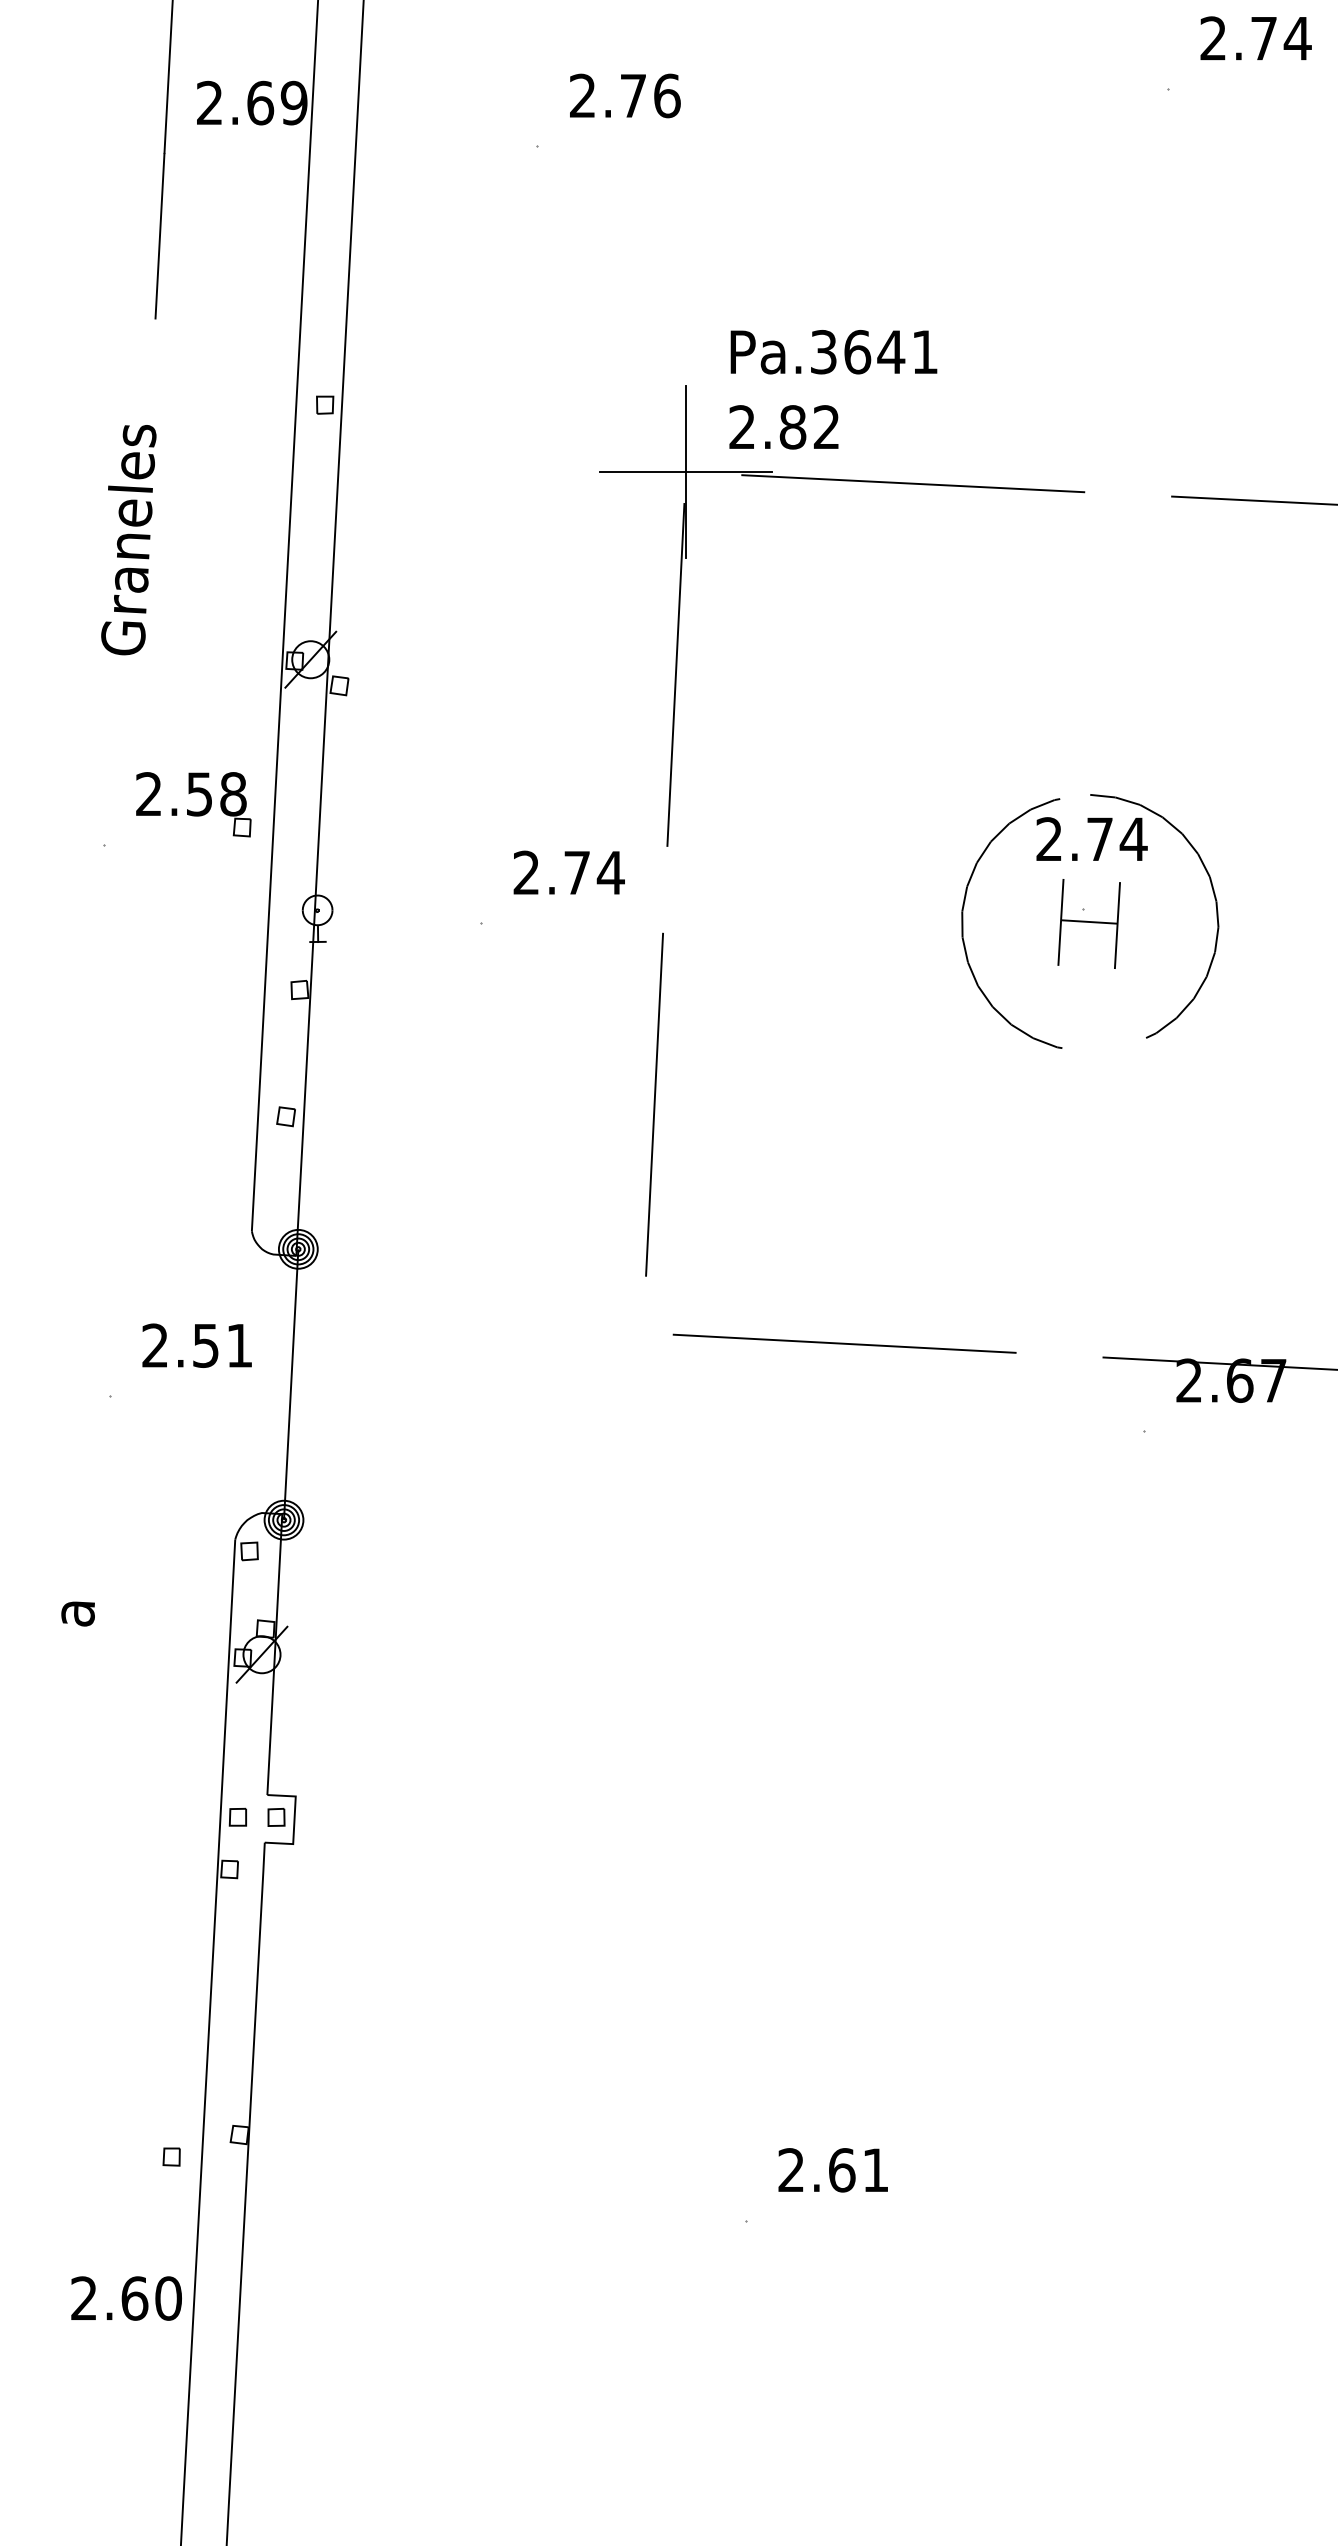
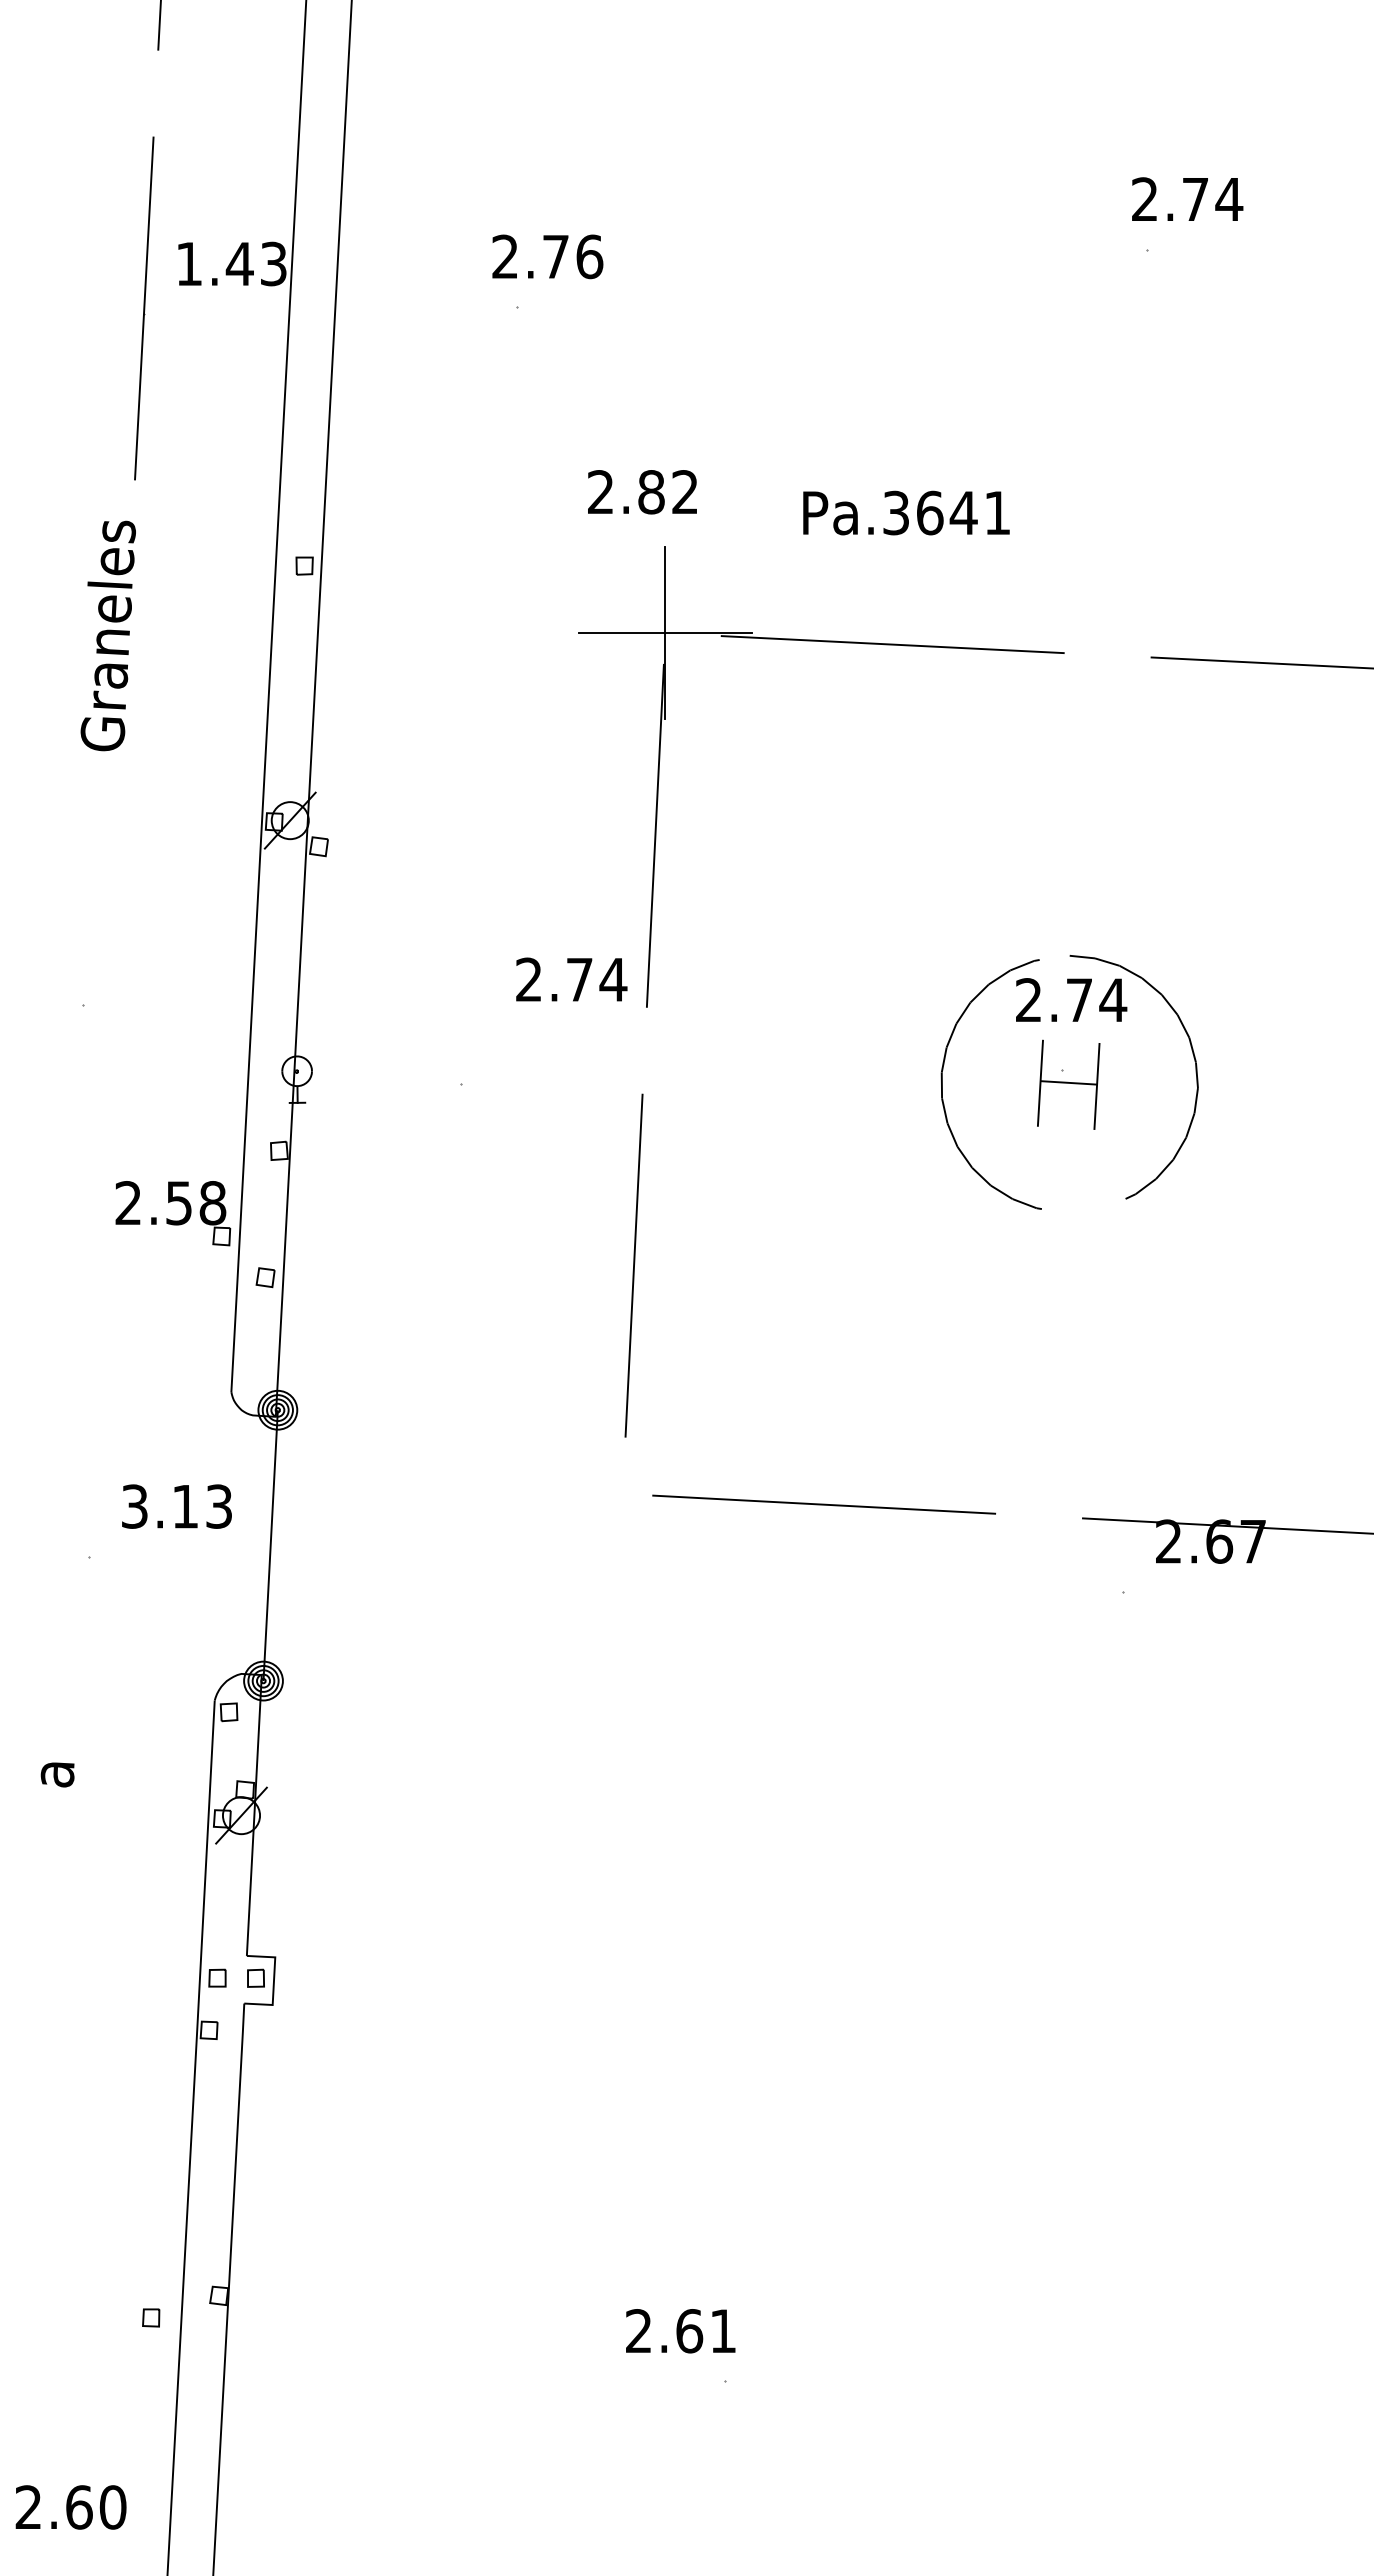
text: (1256, 37) -> (1187, 198), moved
text: (625, 95) -> (547, 256), moved
text: (252, 102) -> (231, 263), 2.69 -> 1.43
text: (834, 351) -> (906, 512), moved
text: (784, 427) -> (642, 492), moved
text: (128, 539) -> (107, 635), moved
part: (191, 810) -> (170, 1219), moved
text: (569, 872) -> (571, 979), moved
text: (197, 1345) -> (176, 1506), 2.51 -> 3.13
text: (833, 2170) -> (680, 2331), moved
text: (126, 2298) -> (70, 2507), moved

